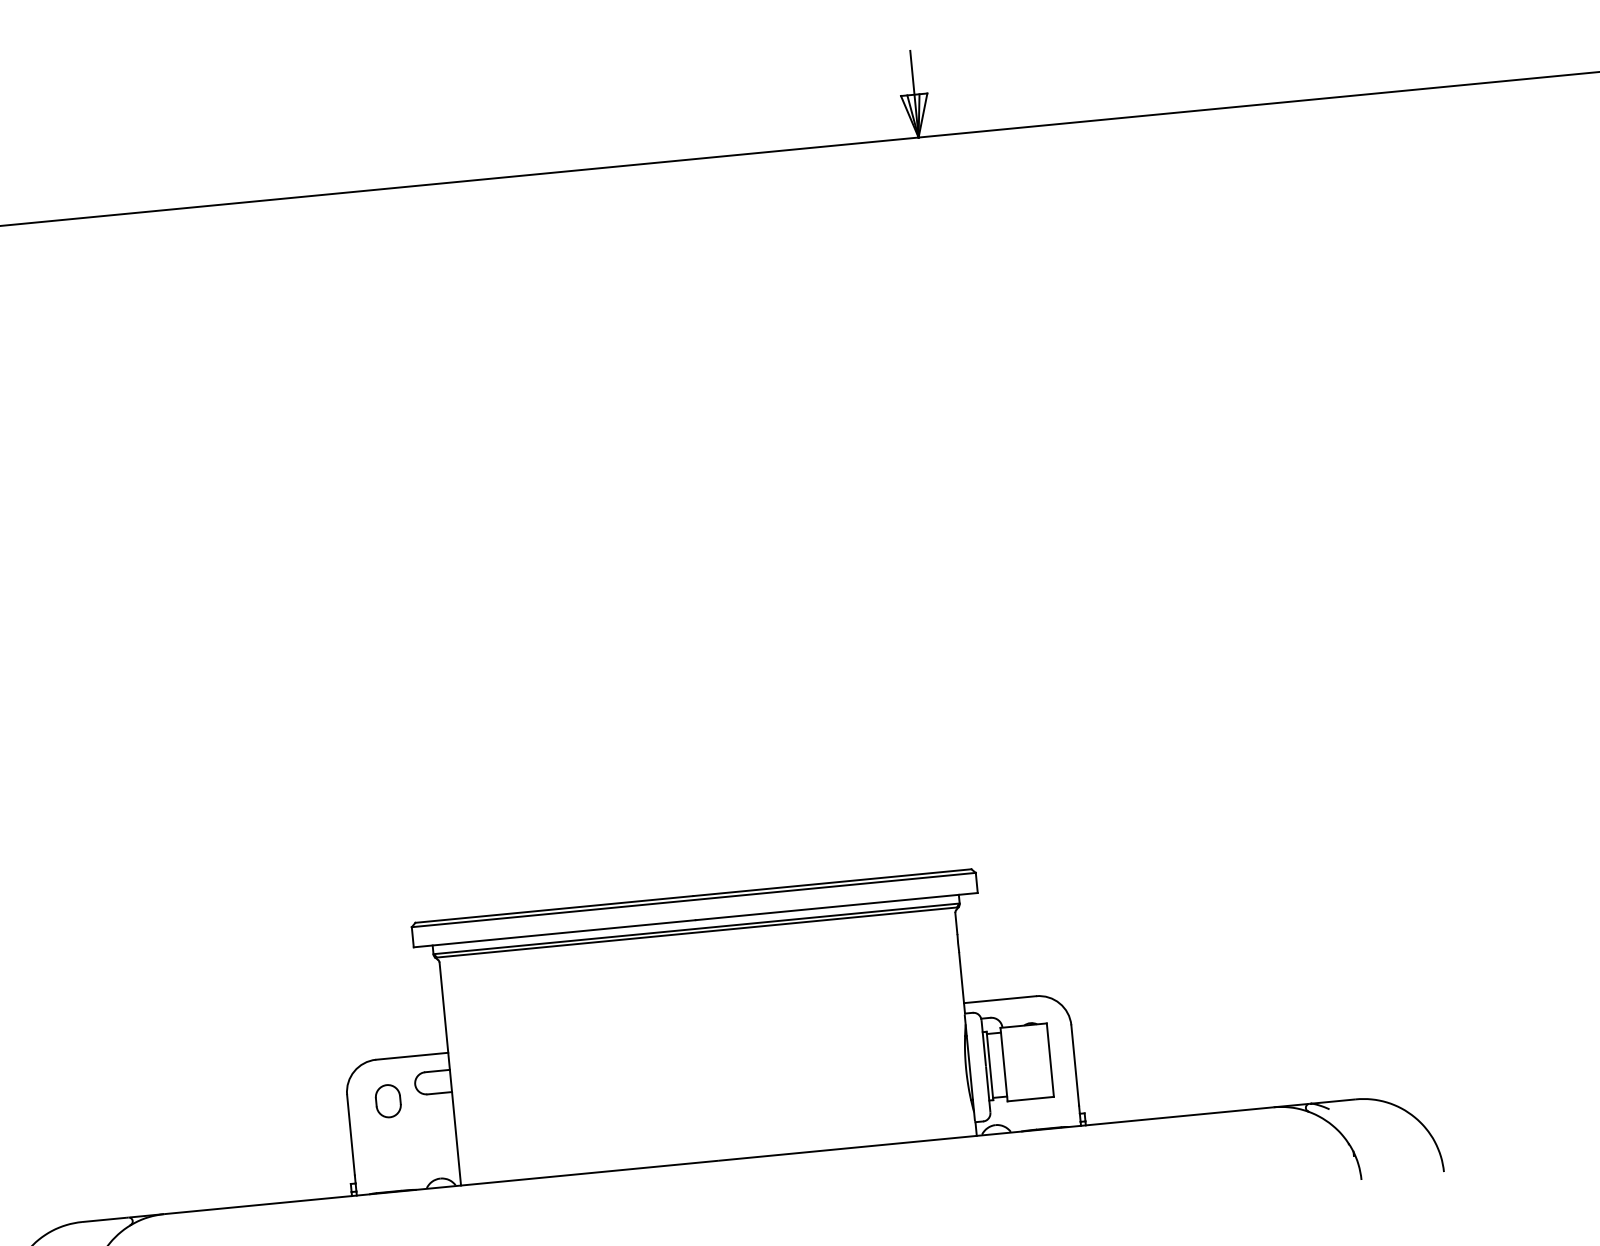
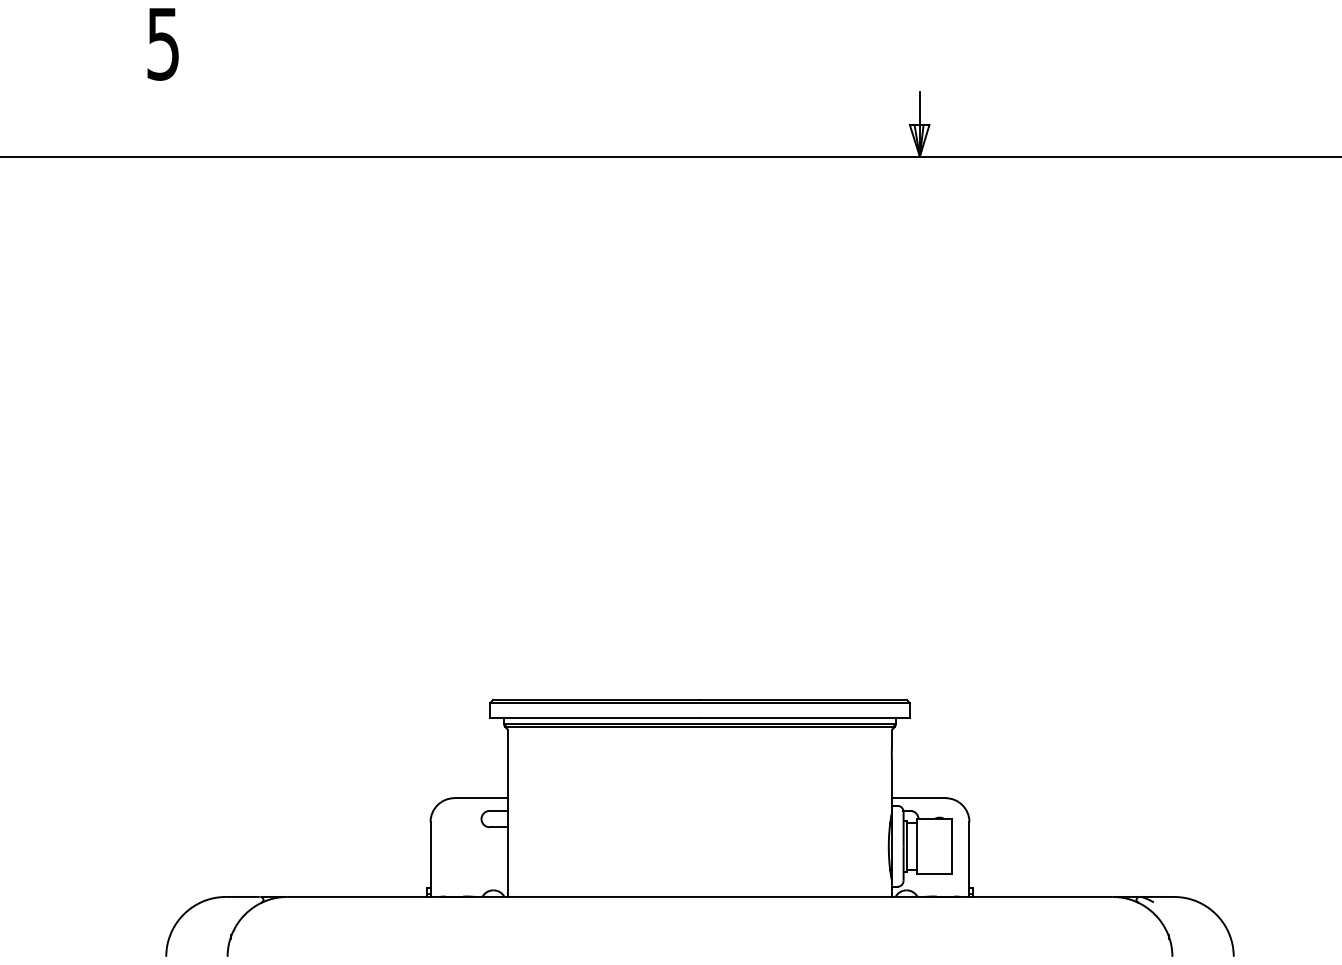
part: (388, 1101) -> (460, 829), removed

